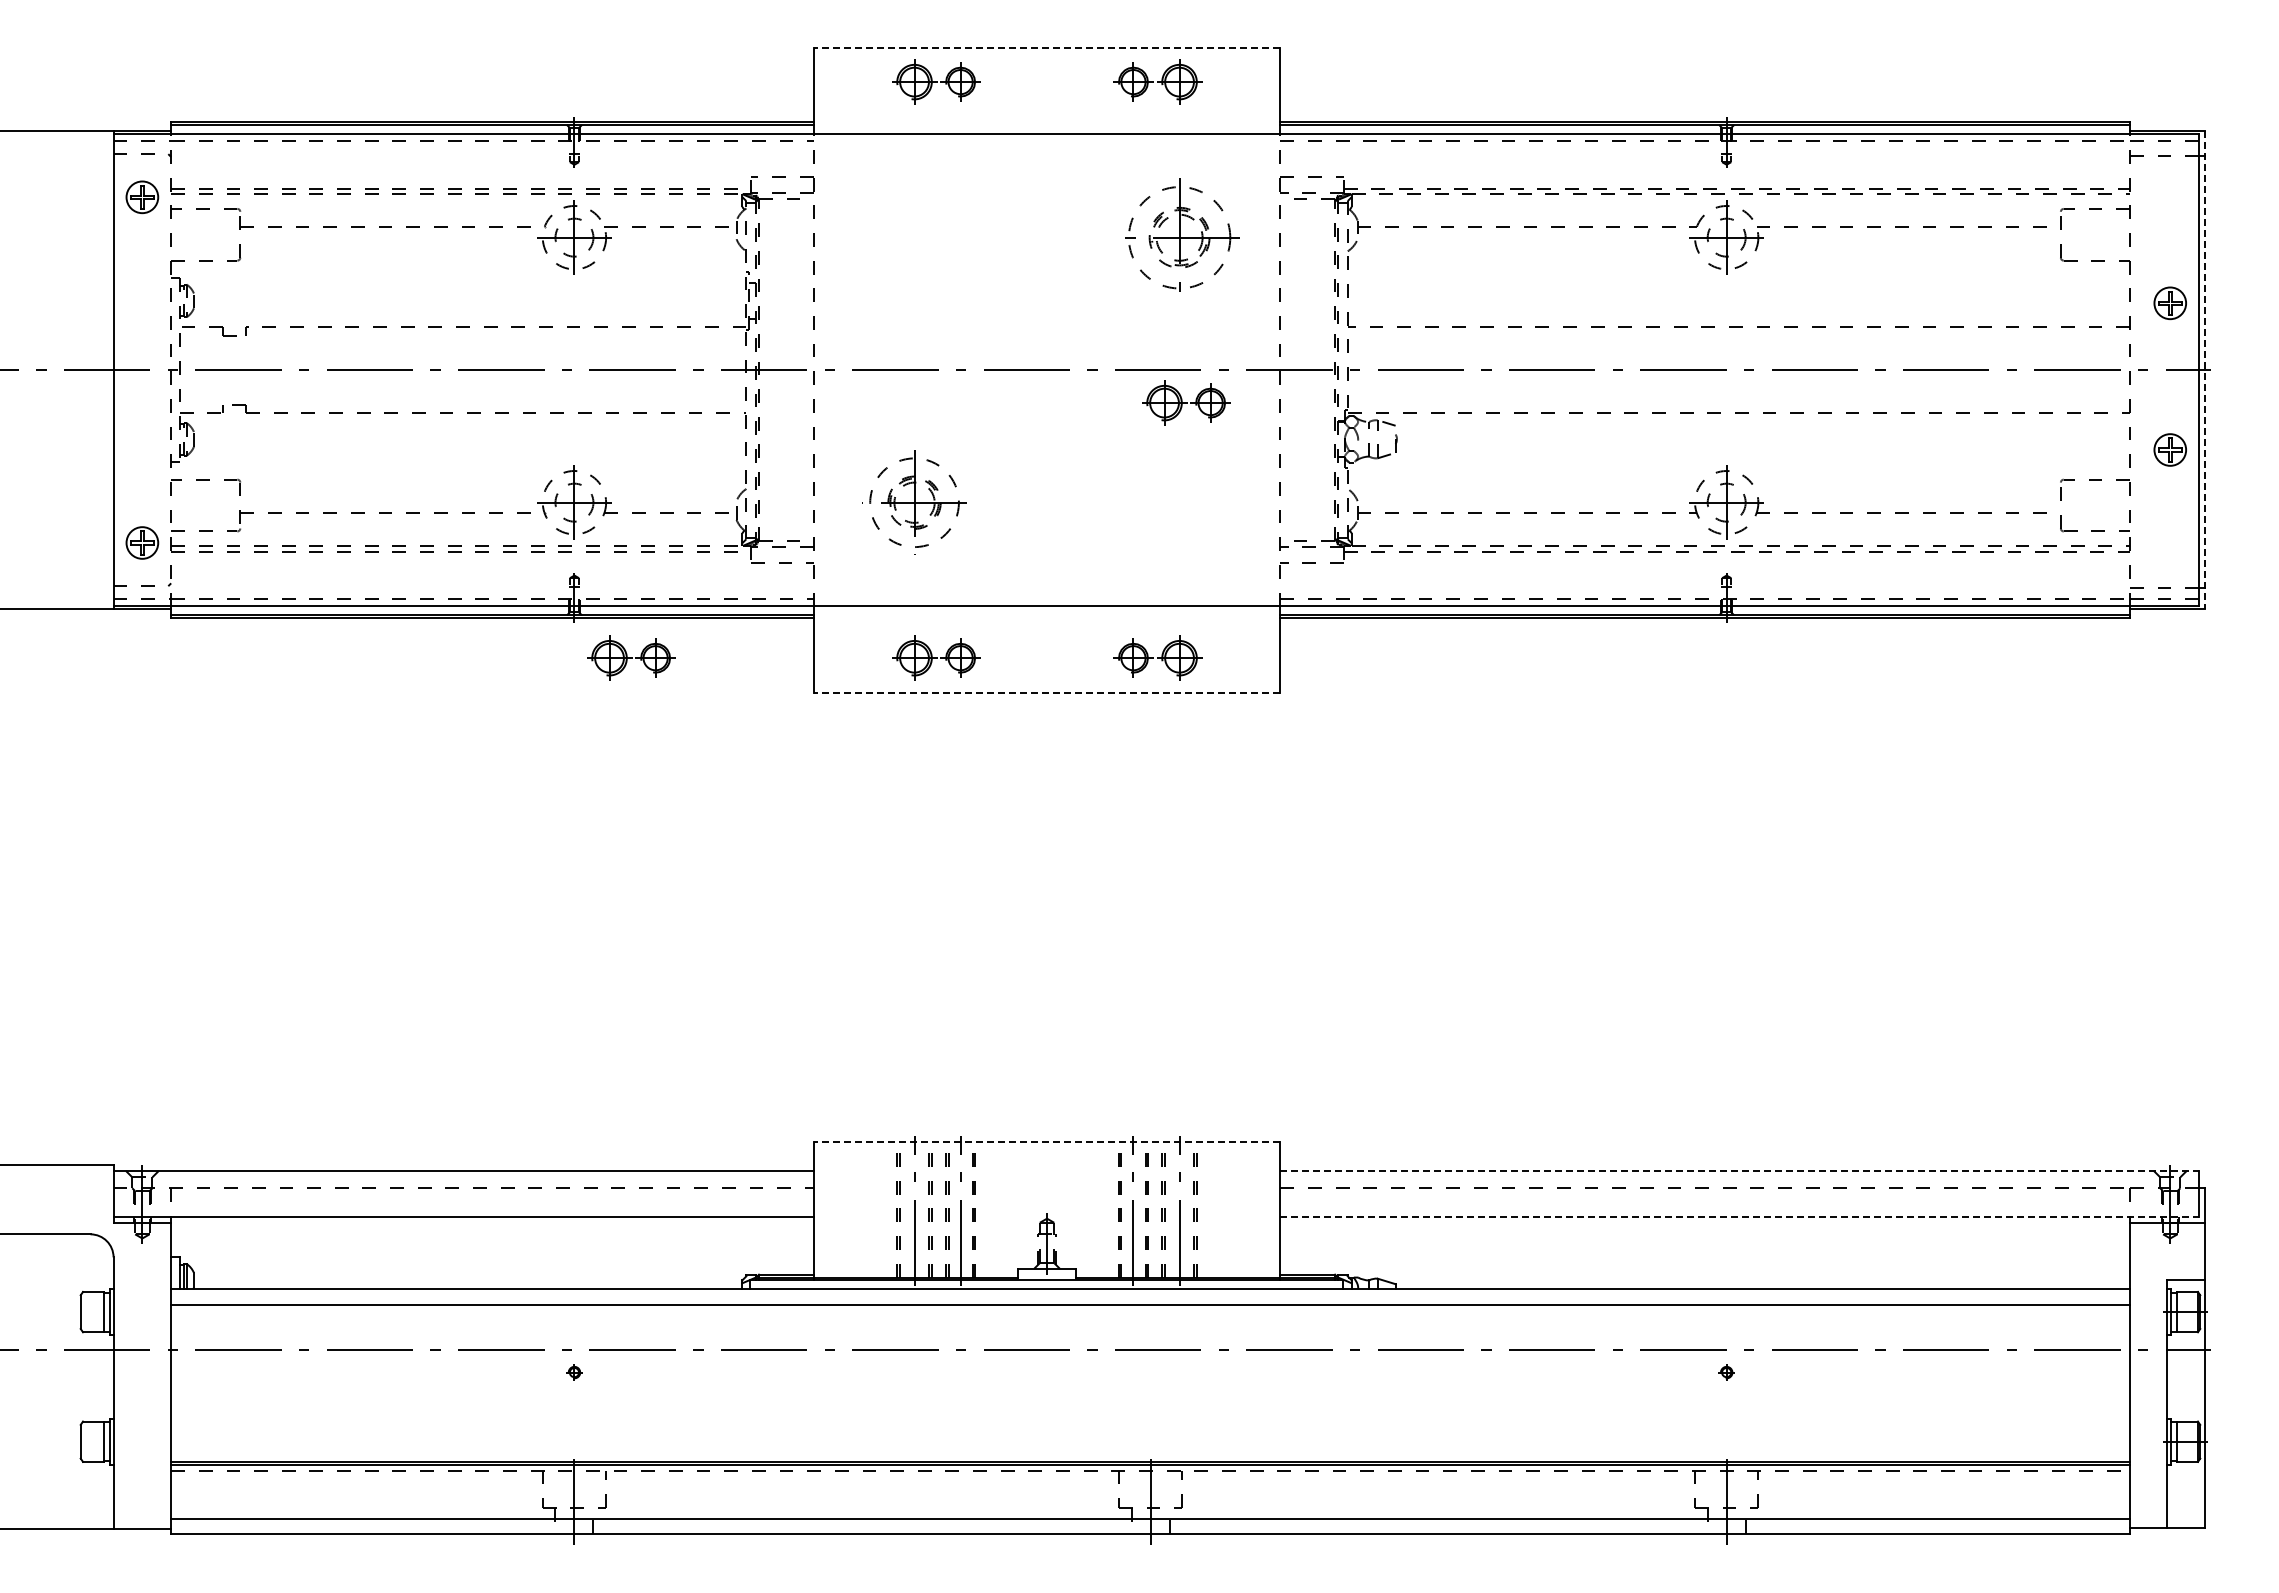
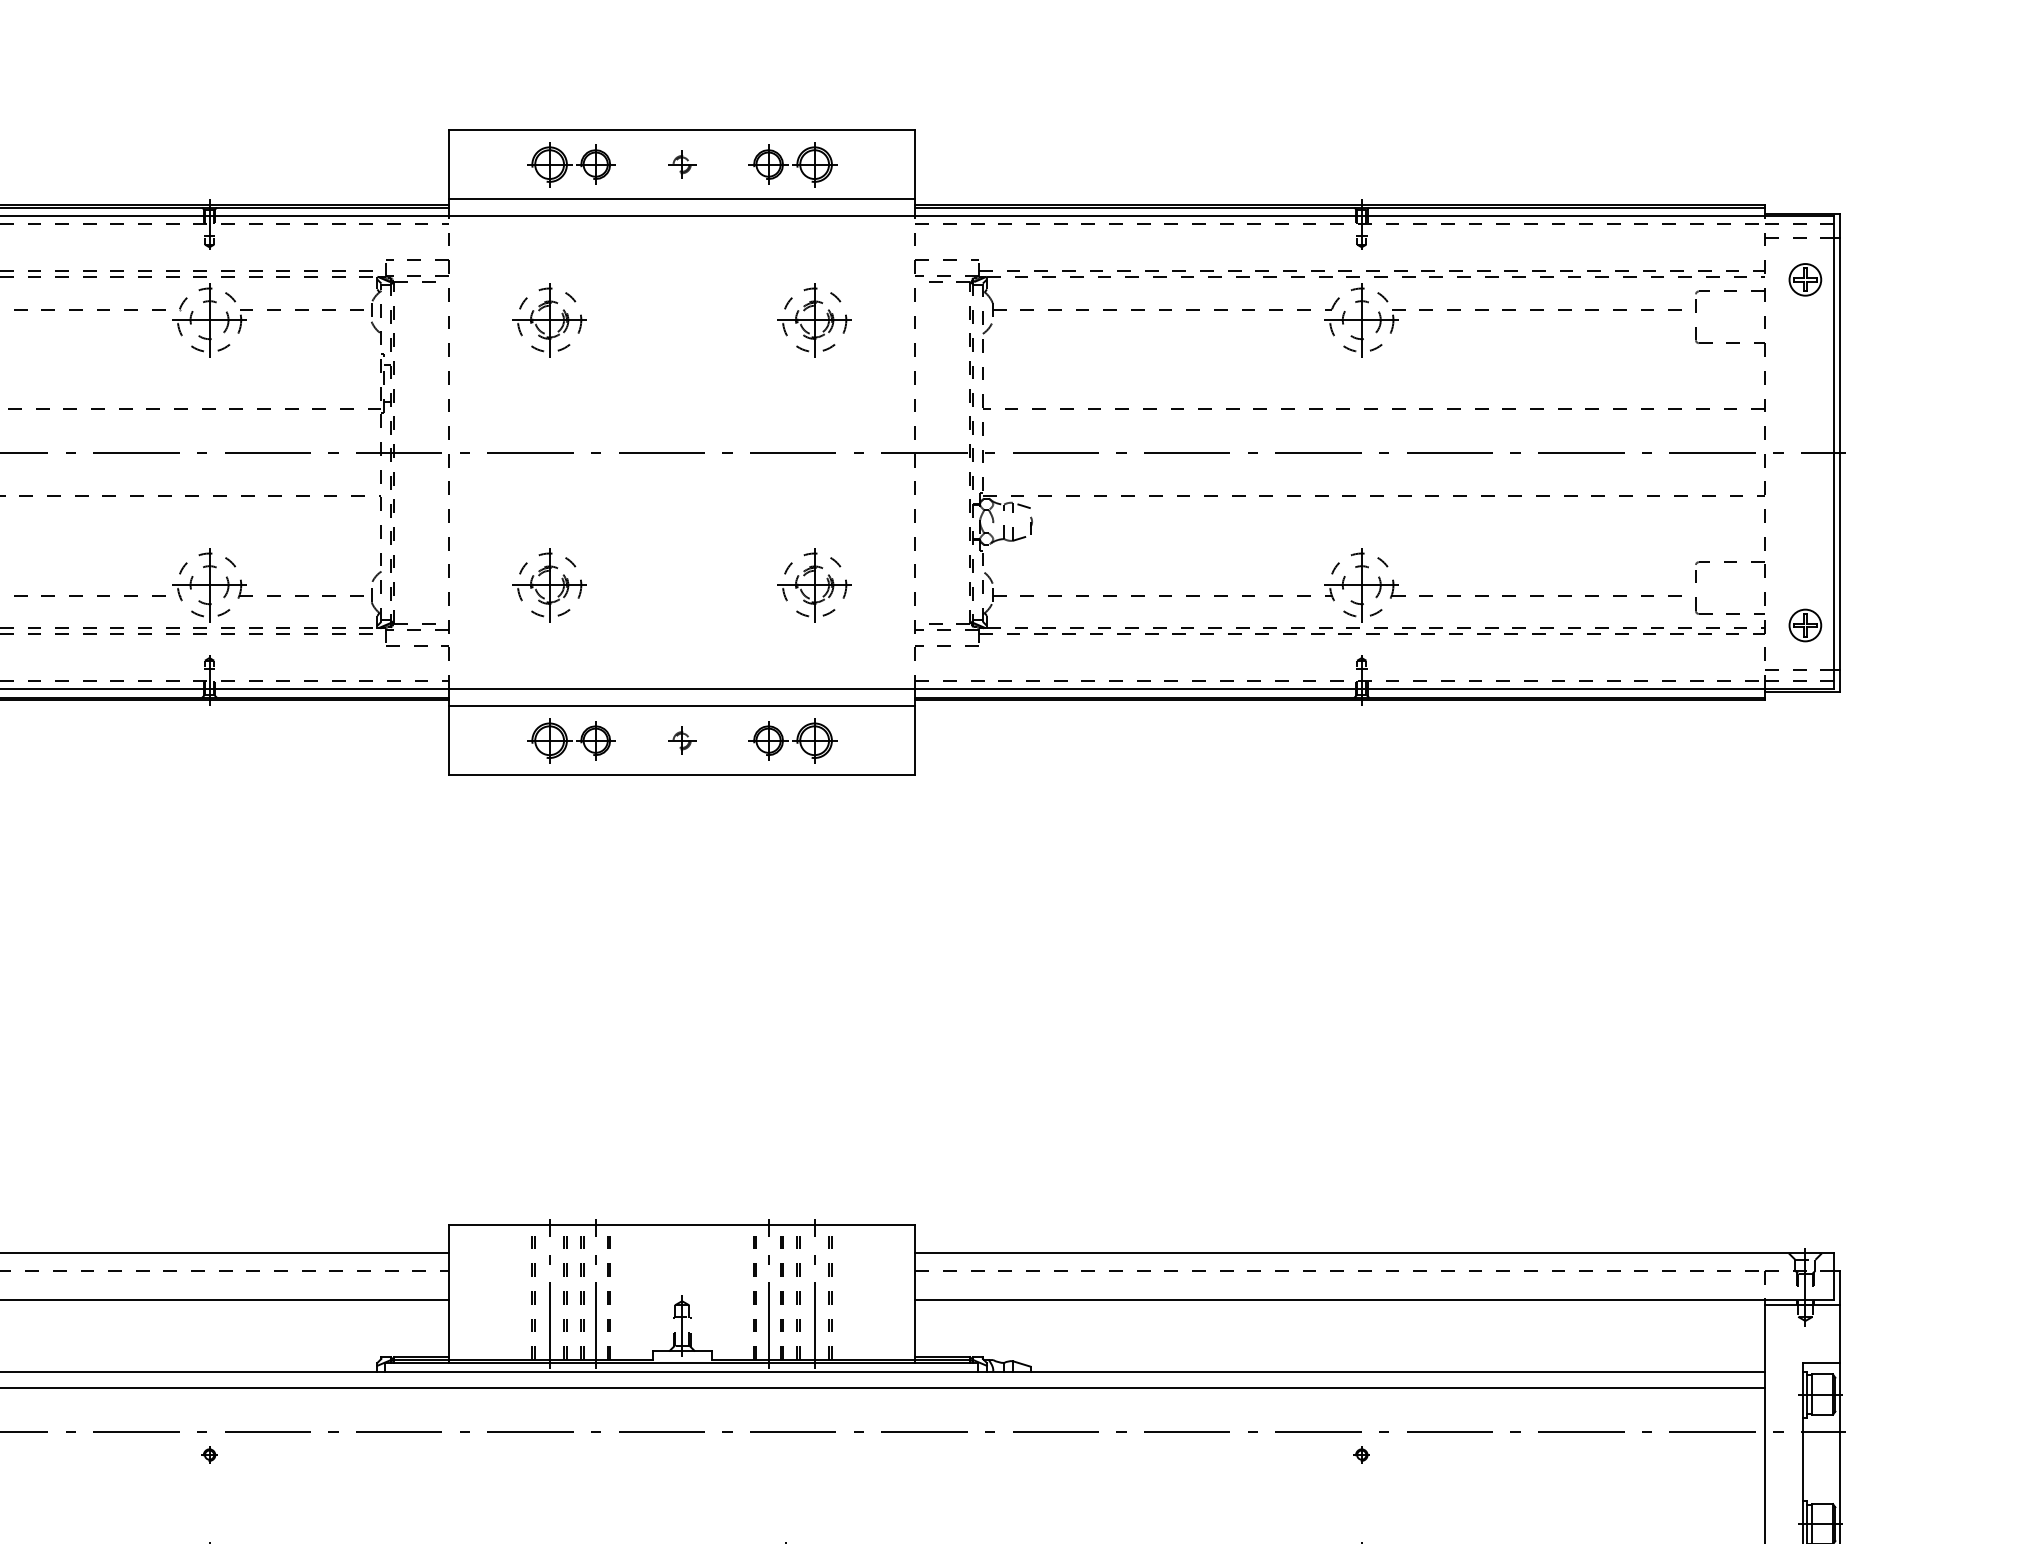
line: (1046, 47) -> (681, 130), dashed -> solid
part: (1046, 82) -> (681, 165), added
line: (1046, 116) -> (681, 199), added
part: (914, 237) -> (549, 320), added
part: (1179, 237) -> (814, 320), size x0.62
part: (2169, 303) -> (1804, 280), moved
line: (2204, 370) -> (1839, 453), dashed -> solid
part: (1186, 402) -> (821, 485), removed
part: (2169, 449) -> (1804, 625), moved
part: (914, 502) -> (549, 585), size x0.71
part: (1179, 502) -> (814, 585), added
line: (1046, 623) -> (681, 706), added
part: (631, 657) -> (266, 740), removed
part: (1046, 658) -> (681, 741), added
line: (1046, 692) -> (681, 775), dashed -> solid
line: (1046, 1142) -> (681, 1225), dashed -> solid
line: (1740, 1170) -> (1375, 1253), dashed -> solid
line: (1740, 1217) -> (1375, 1300), dashed -> solid

